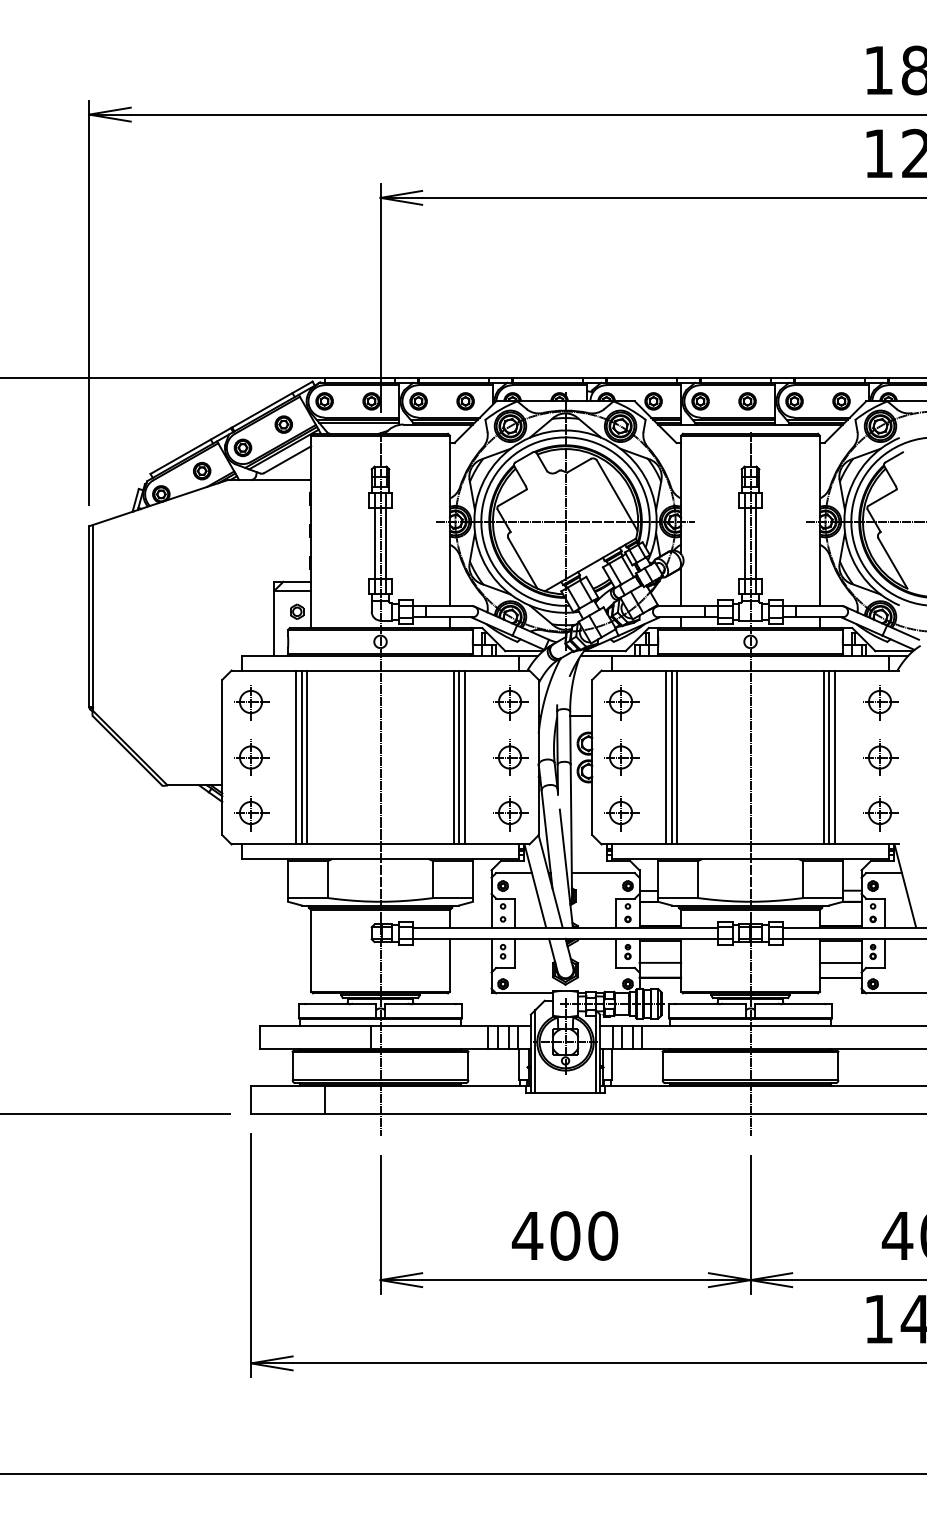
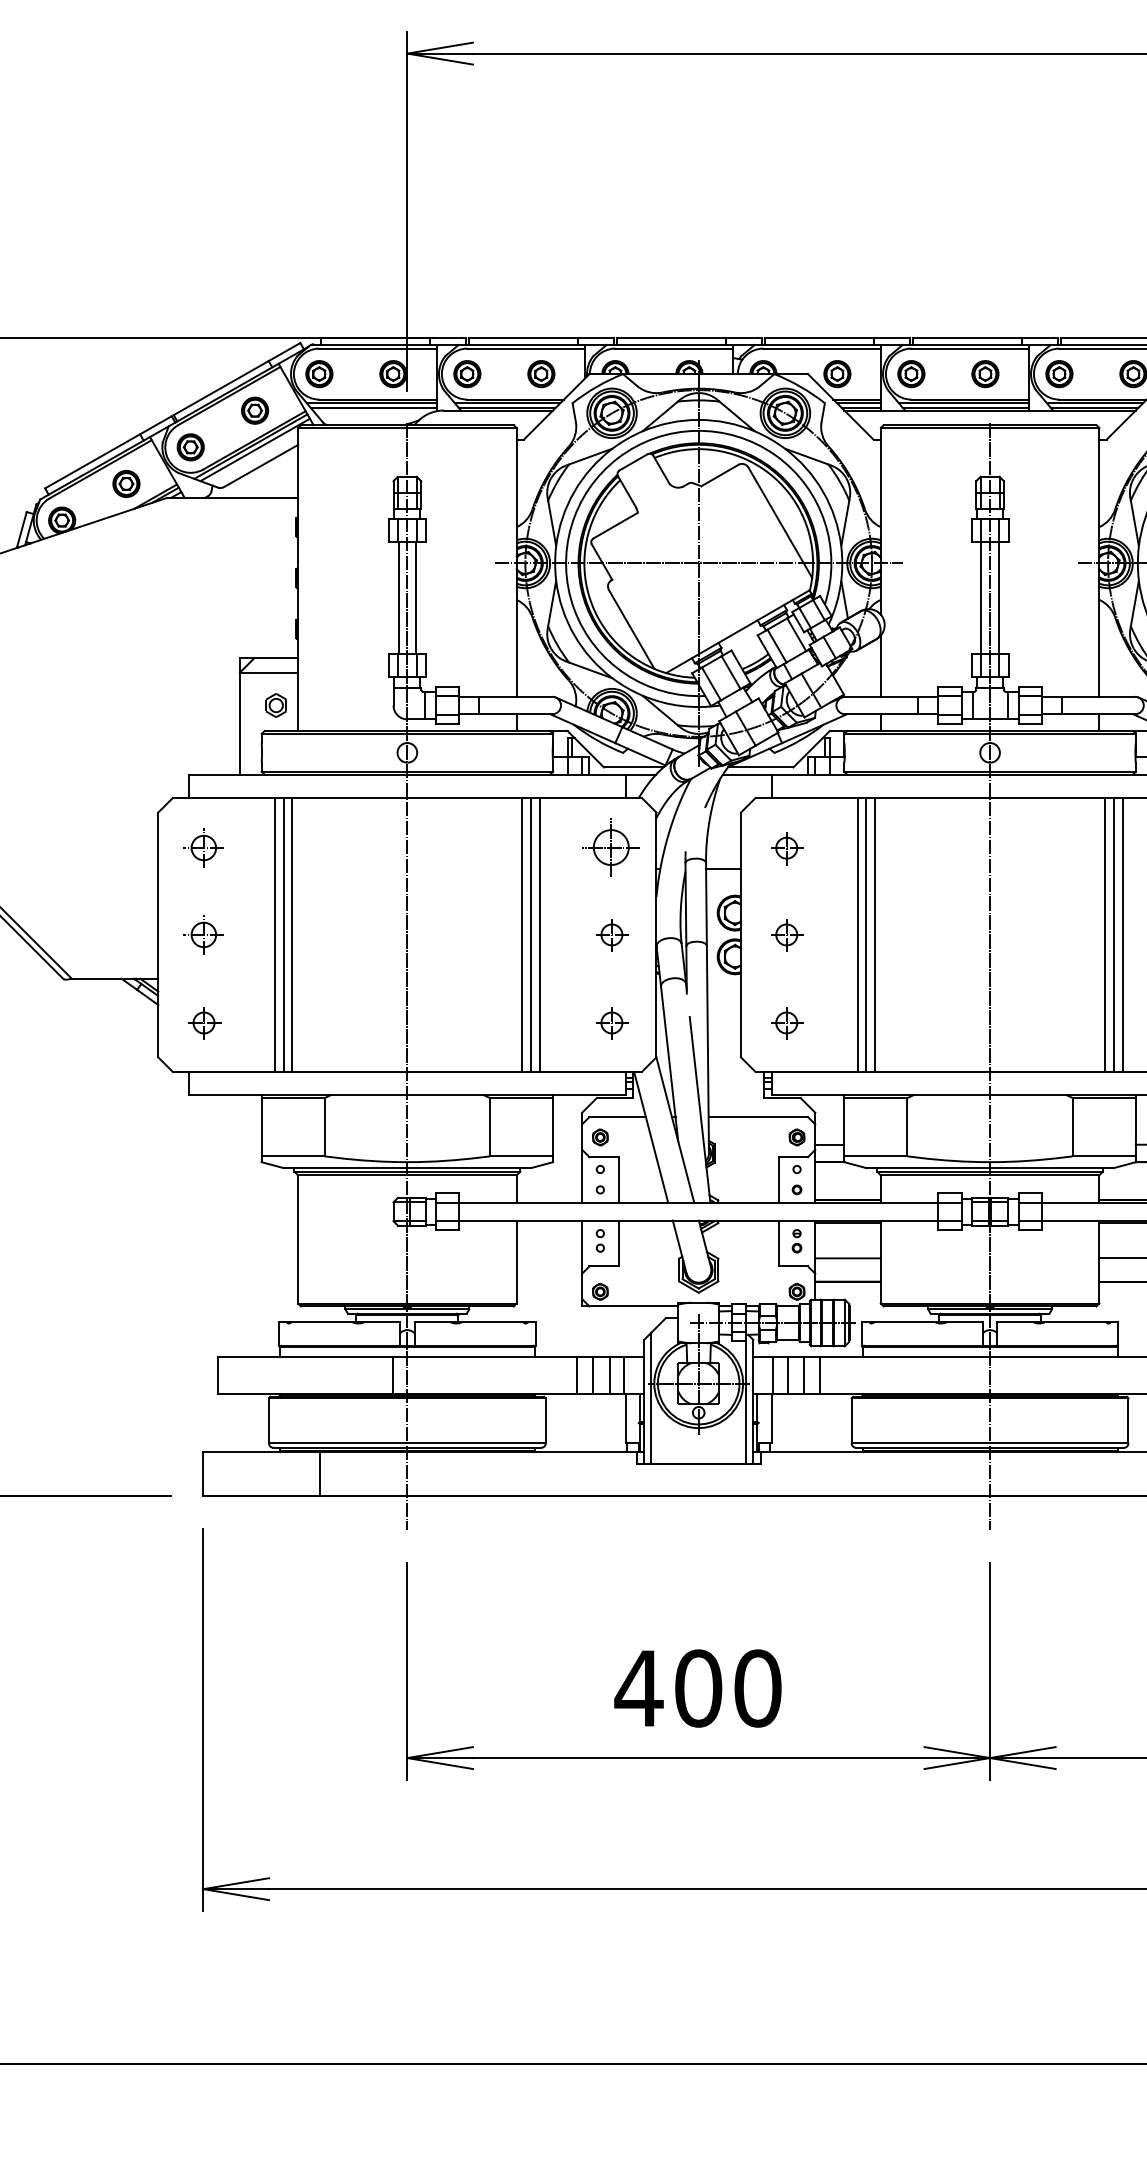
part: (251, 702) -> (204, 848), size x0.7
part: (621, 702) -> (786, 848), size x0.6
part: (251, 757) -> (204, 934), size x0.7
part: (510, 757) -> (612, 934), size x0.6
part: (621, 757) -> (786, 934), size x0.6
part: (251, 813) -> (204, 1023), size x0.6
part: (510, 813) -> (612, 1023), size x0.6
part: (621, 813) -> (786, 1023), size x0.6

